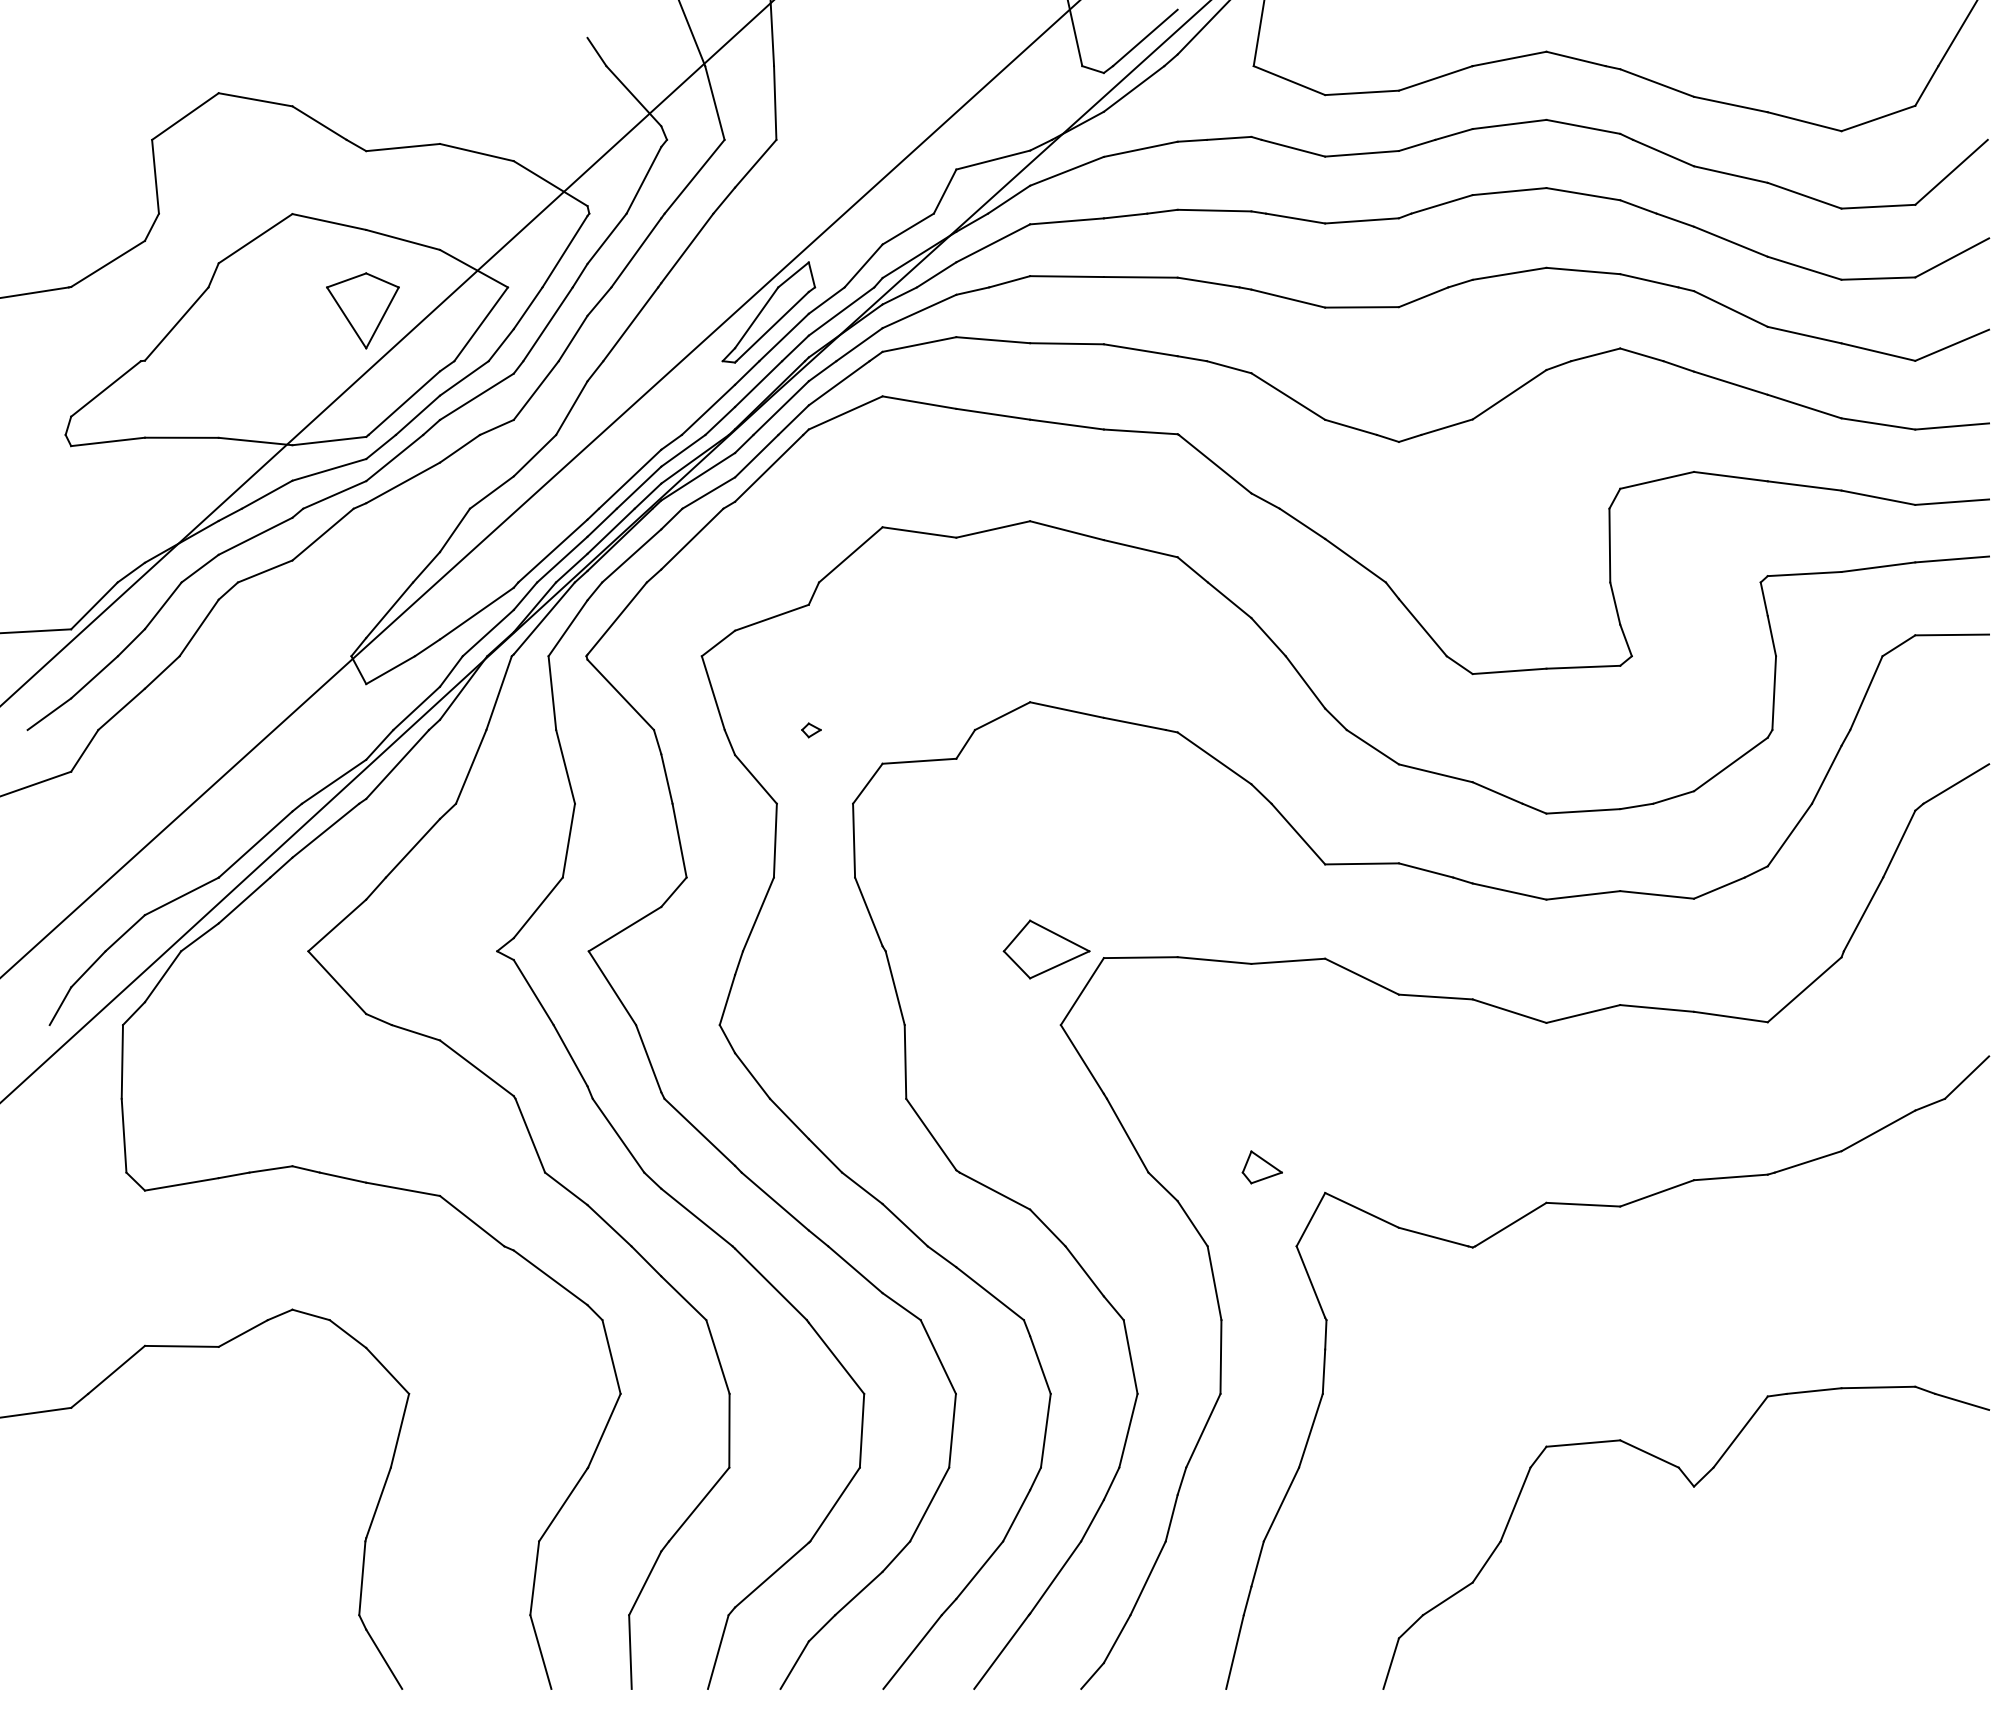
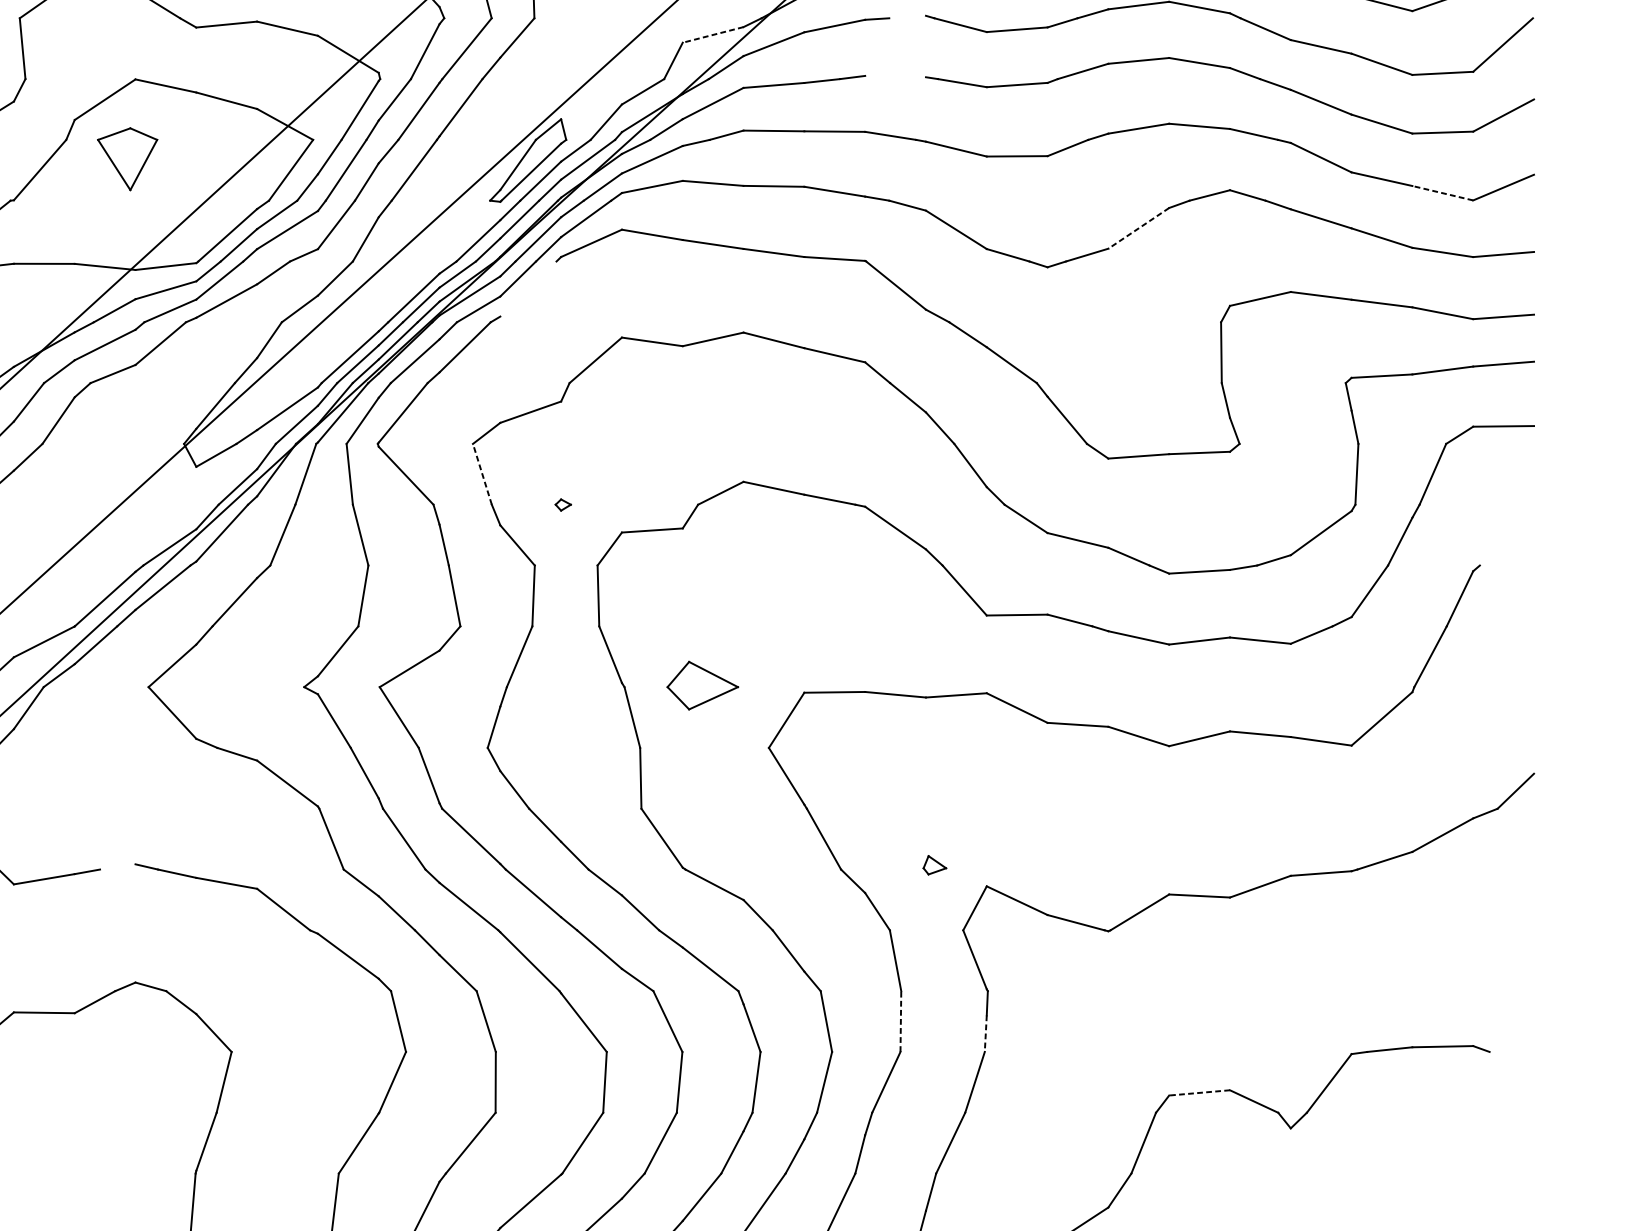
line: (1228, 137) -> (907, 16), removed
line: (992, 160) -> (712, 35), solid -> dashed
line: (1214, 210) -> (895, 76), removed
part: (362, 310) -> (127, 158), moved
line: (1878, 352) -> (1442, 193), solid -> dashed
line: (1509, 395) -> (1138, 228), solid -> dashed
line: (769, 467) -> (528, 288), removed
line: (713, 693) -> (482, 474), solid -> dashed
line: (1956, 783) -> (1507, 548), removed
part: (1046, 949) -> (702, 685), moved
part: (1261, 1167) -> (934, 865), size x0.7
line: (270, 1169) -> (117, 866), removed
line: (1220, 1357) -> (900, 1021), solid -> dashed
line: (1323, 1372) -> (985, 1034), solid -> dashed
line: (1962, 1401) -> (1512, 1058), removed
line: (1582, 1443) -> (1198, 1092), solid -> dashed

